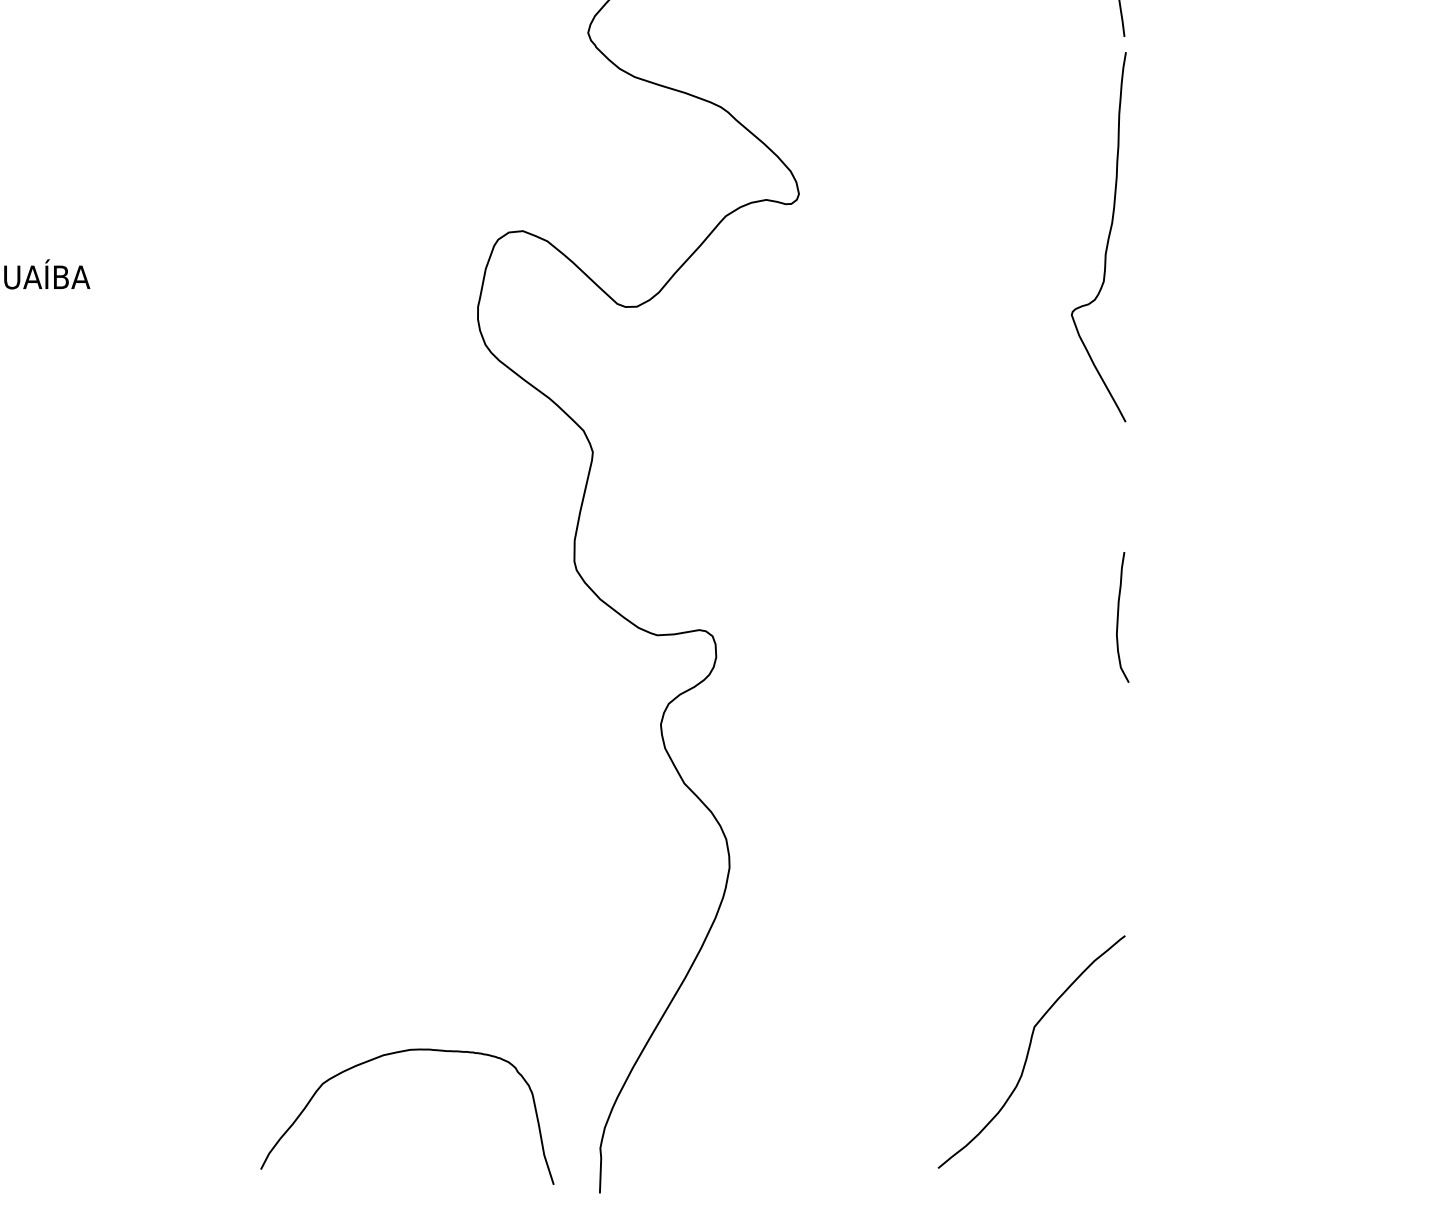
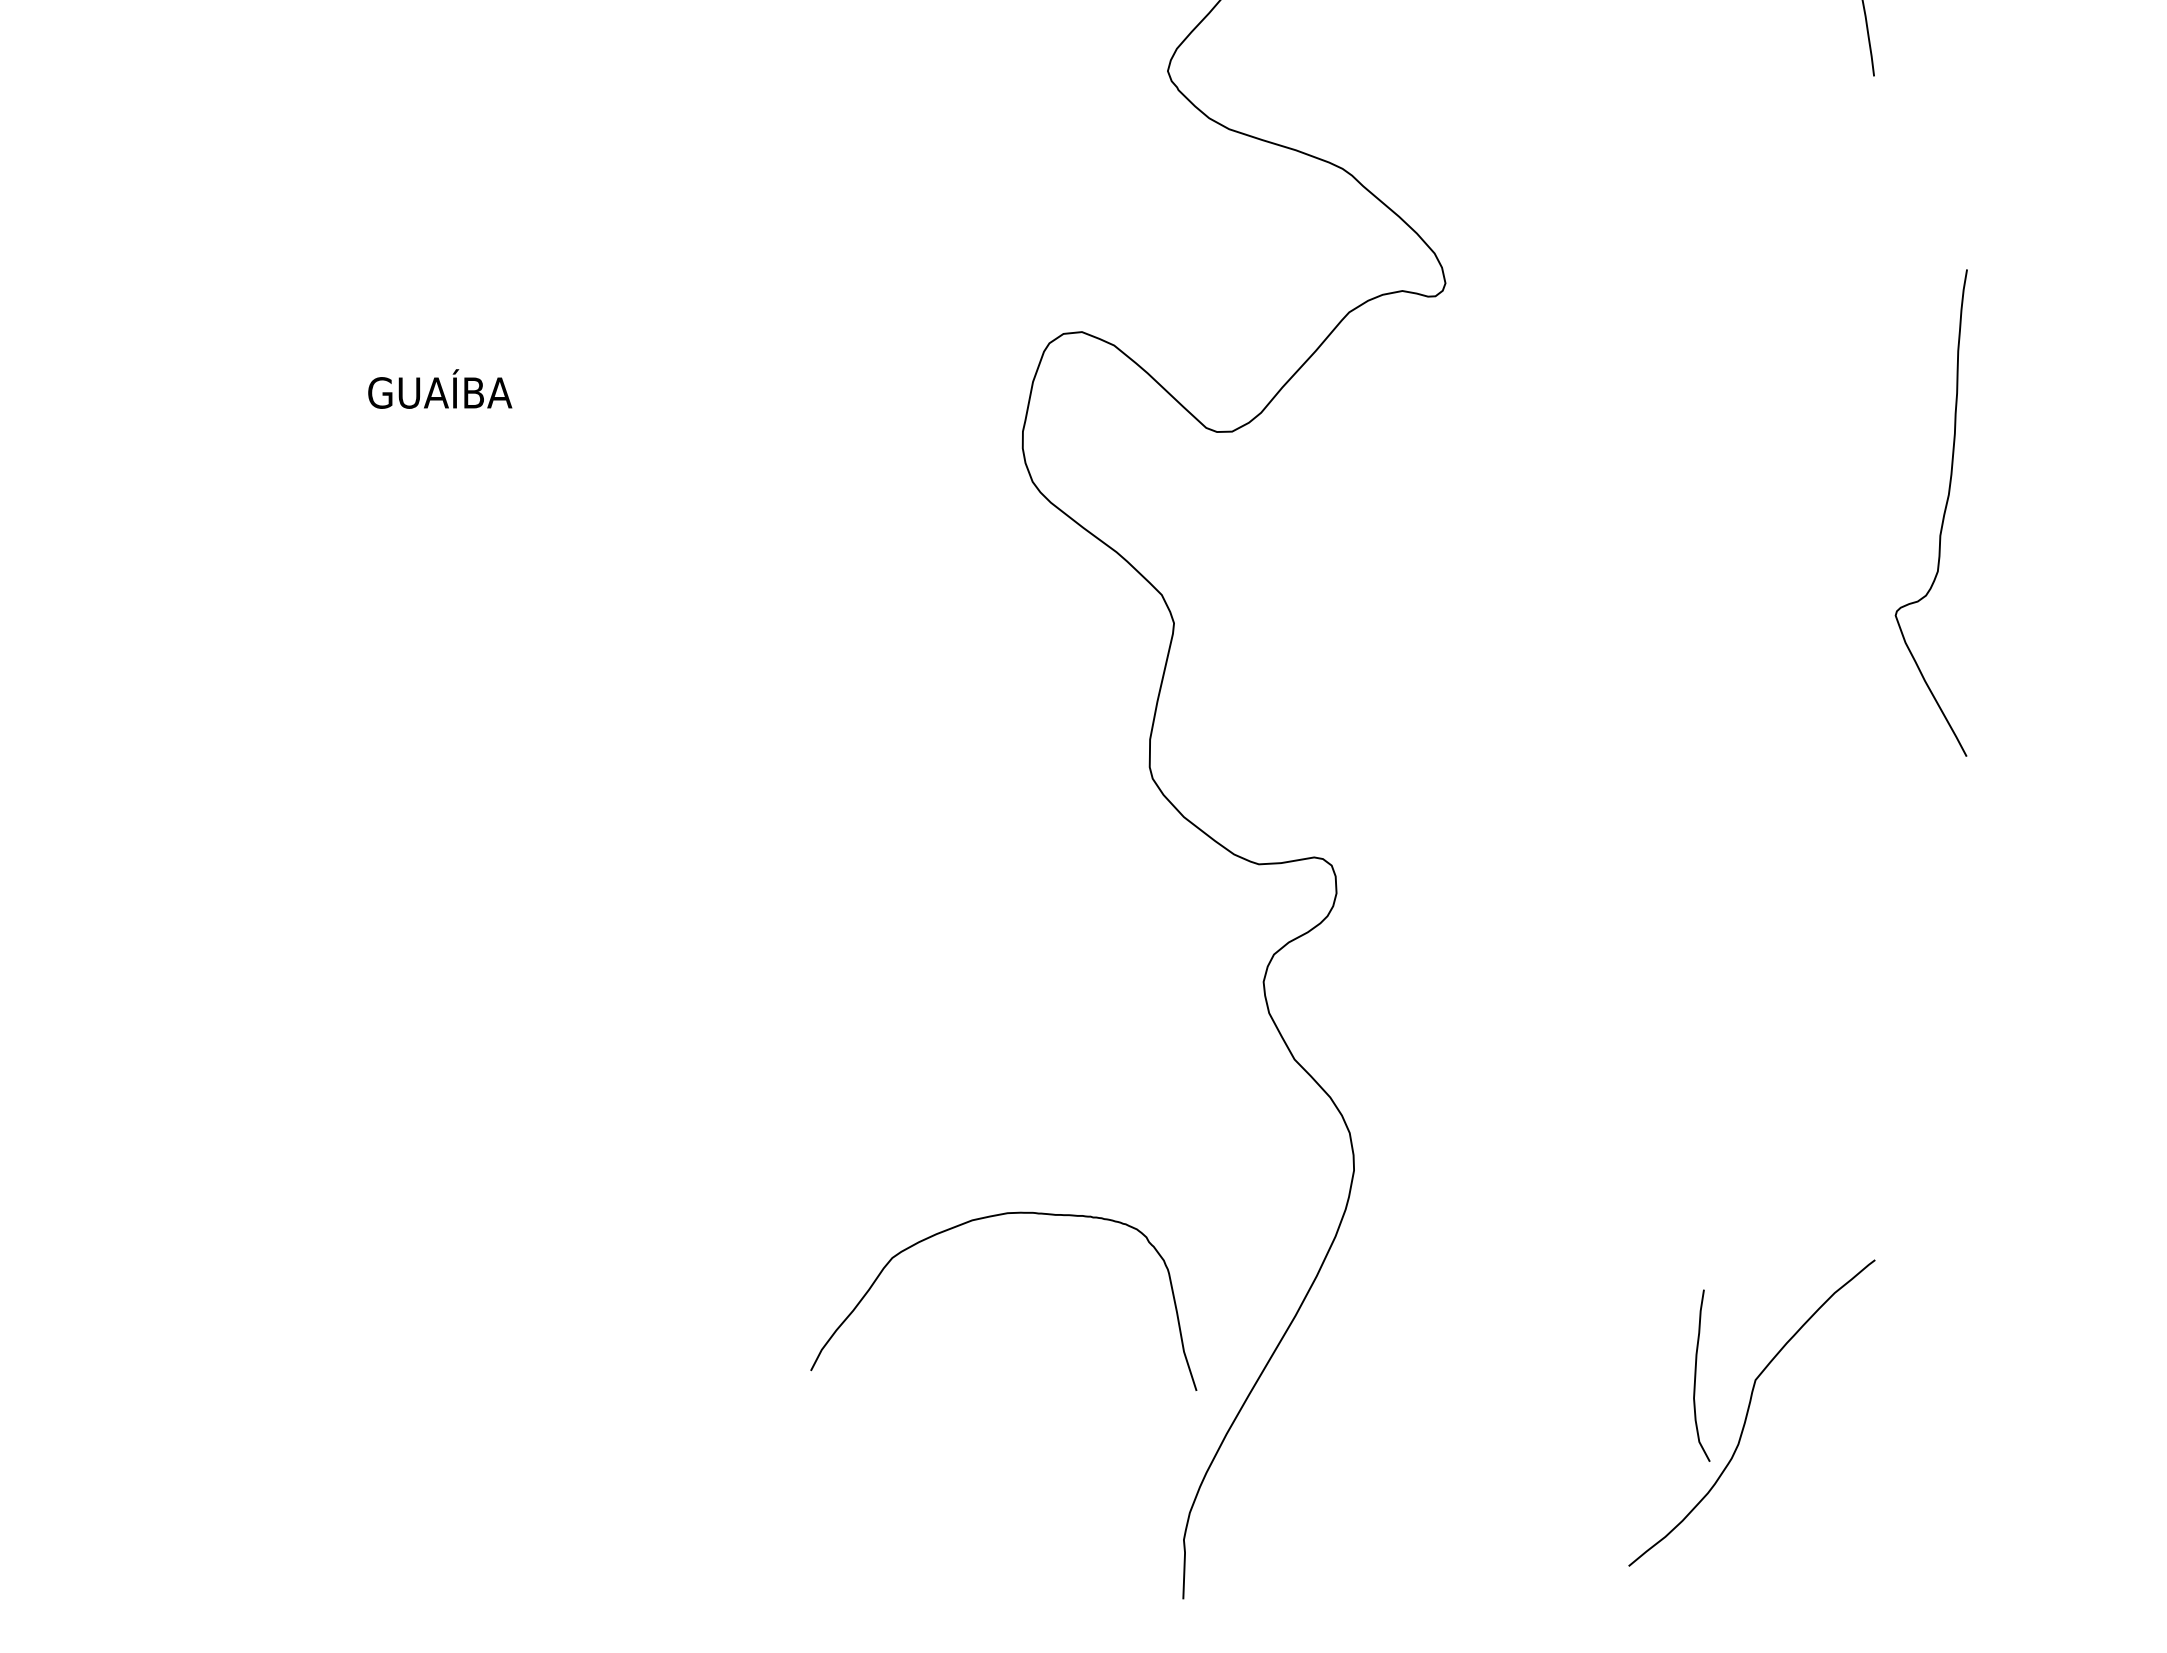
curve: (1108, 236) -> (1943, 512), moved
curve: (1118, 617) -> (1696, 1375), moved
curve: (391, 1054) -> (982, 1219), moved

